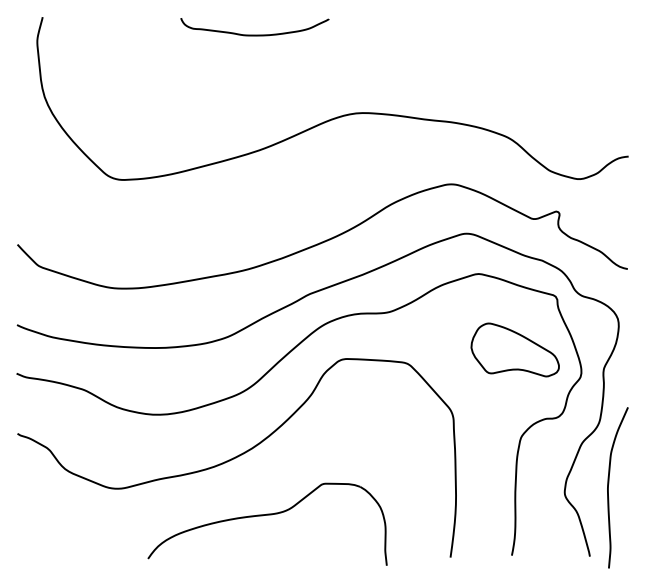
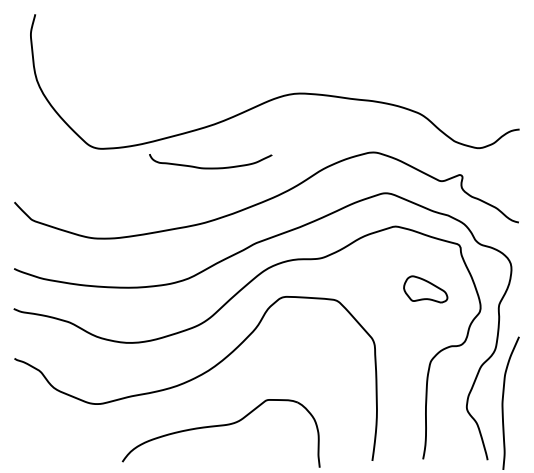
curve: (254, 34) -> (210, 167), moved
part: (514, 350) -> (425, 289), size x0.6

